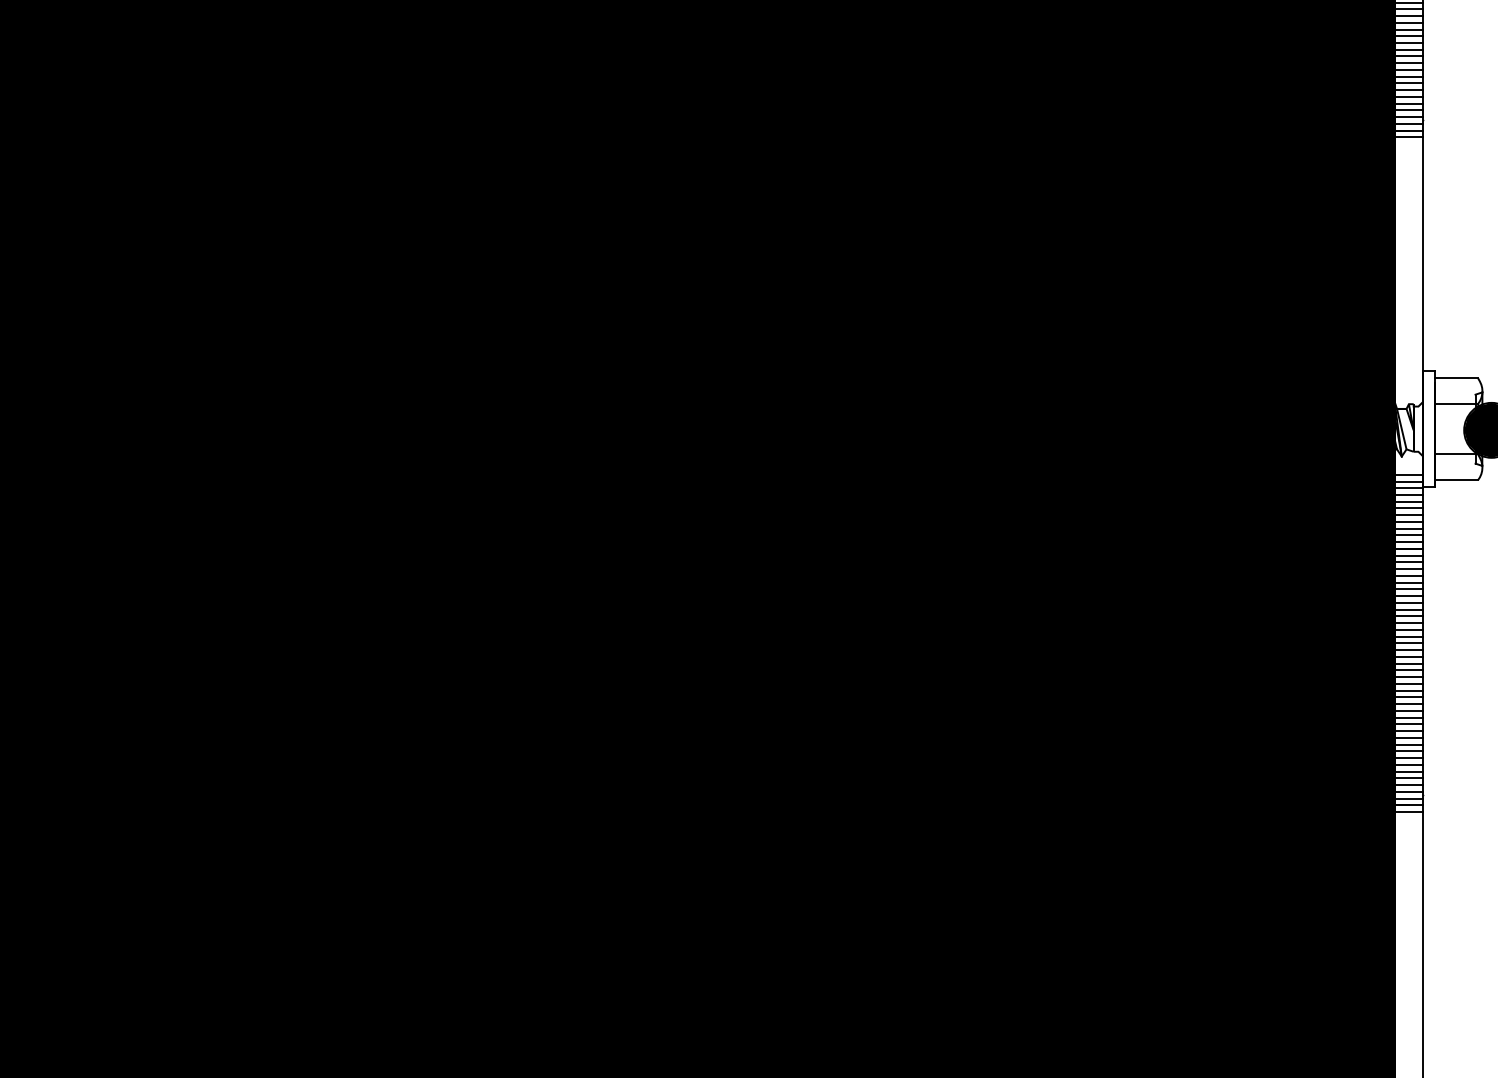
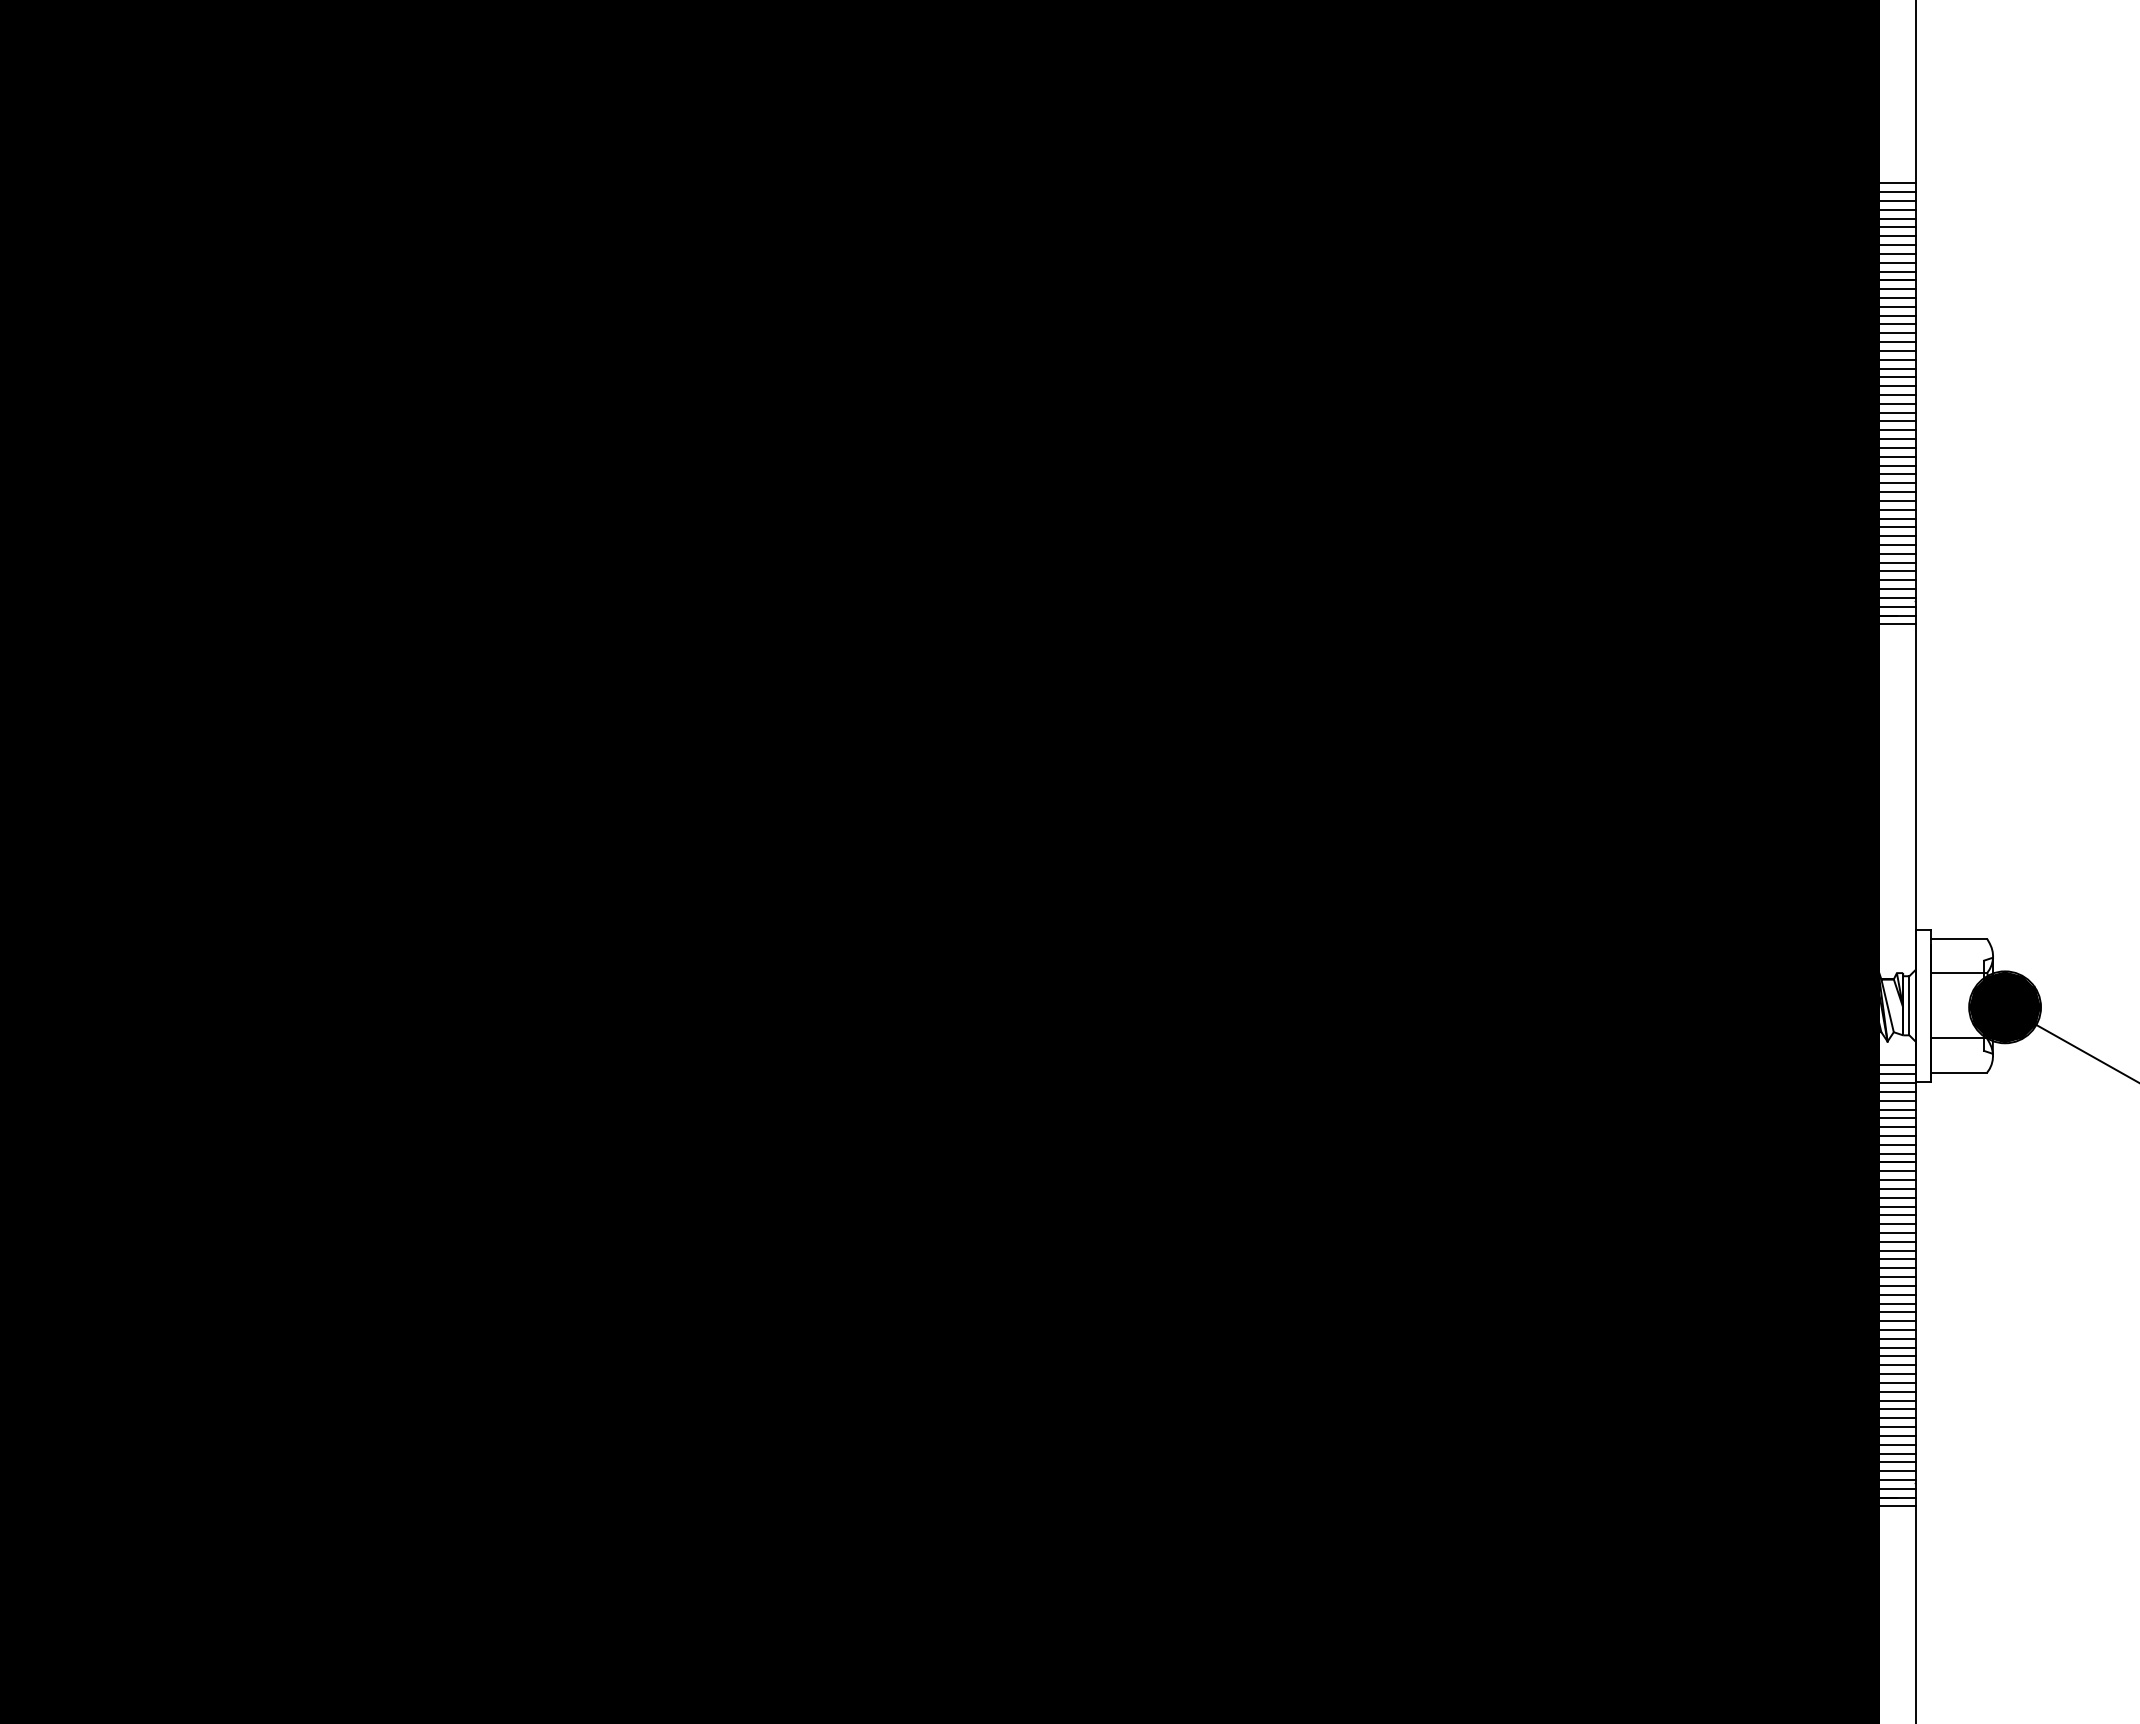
line: (1418, 428) -> (1909, 1005), added

